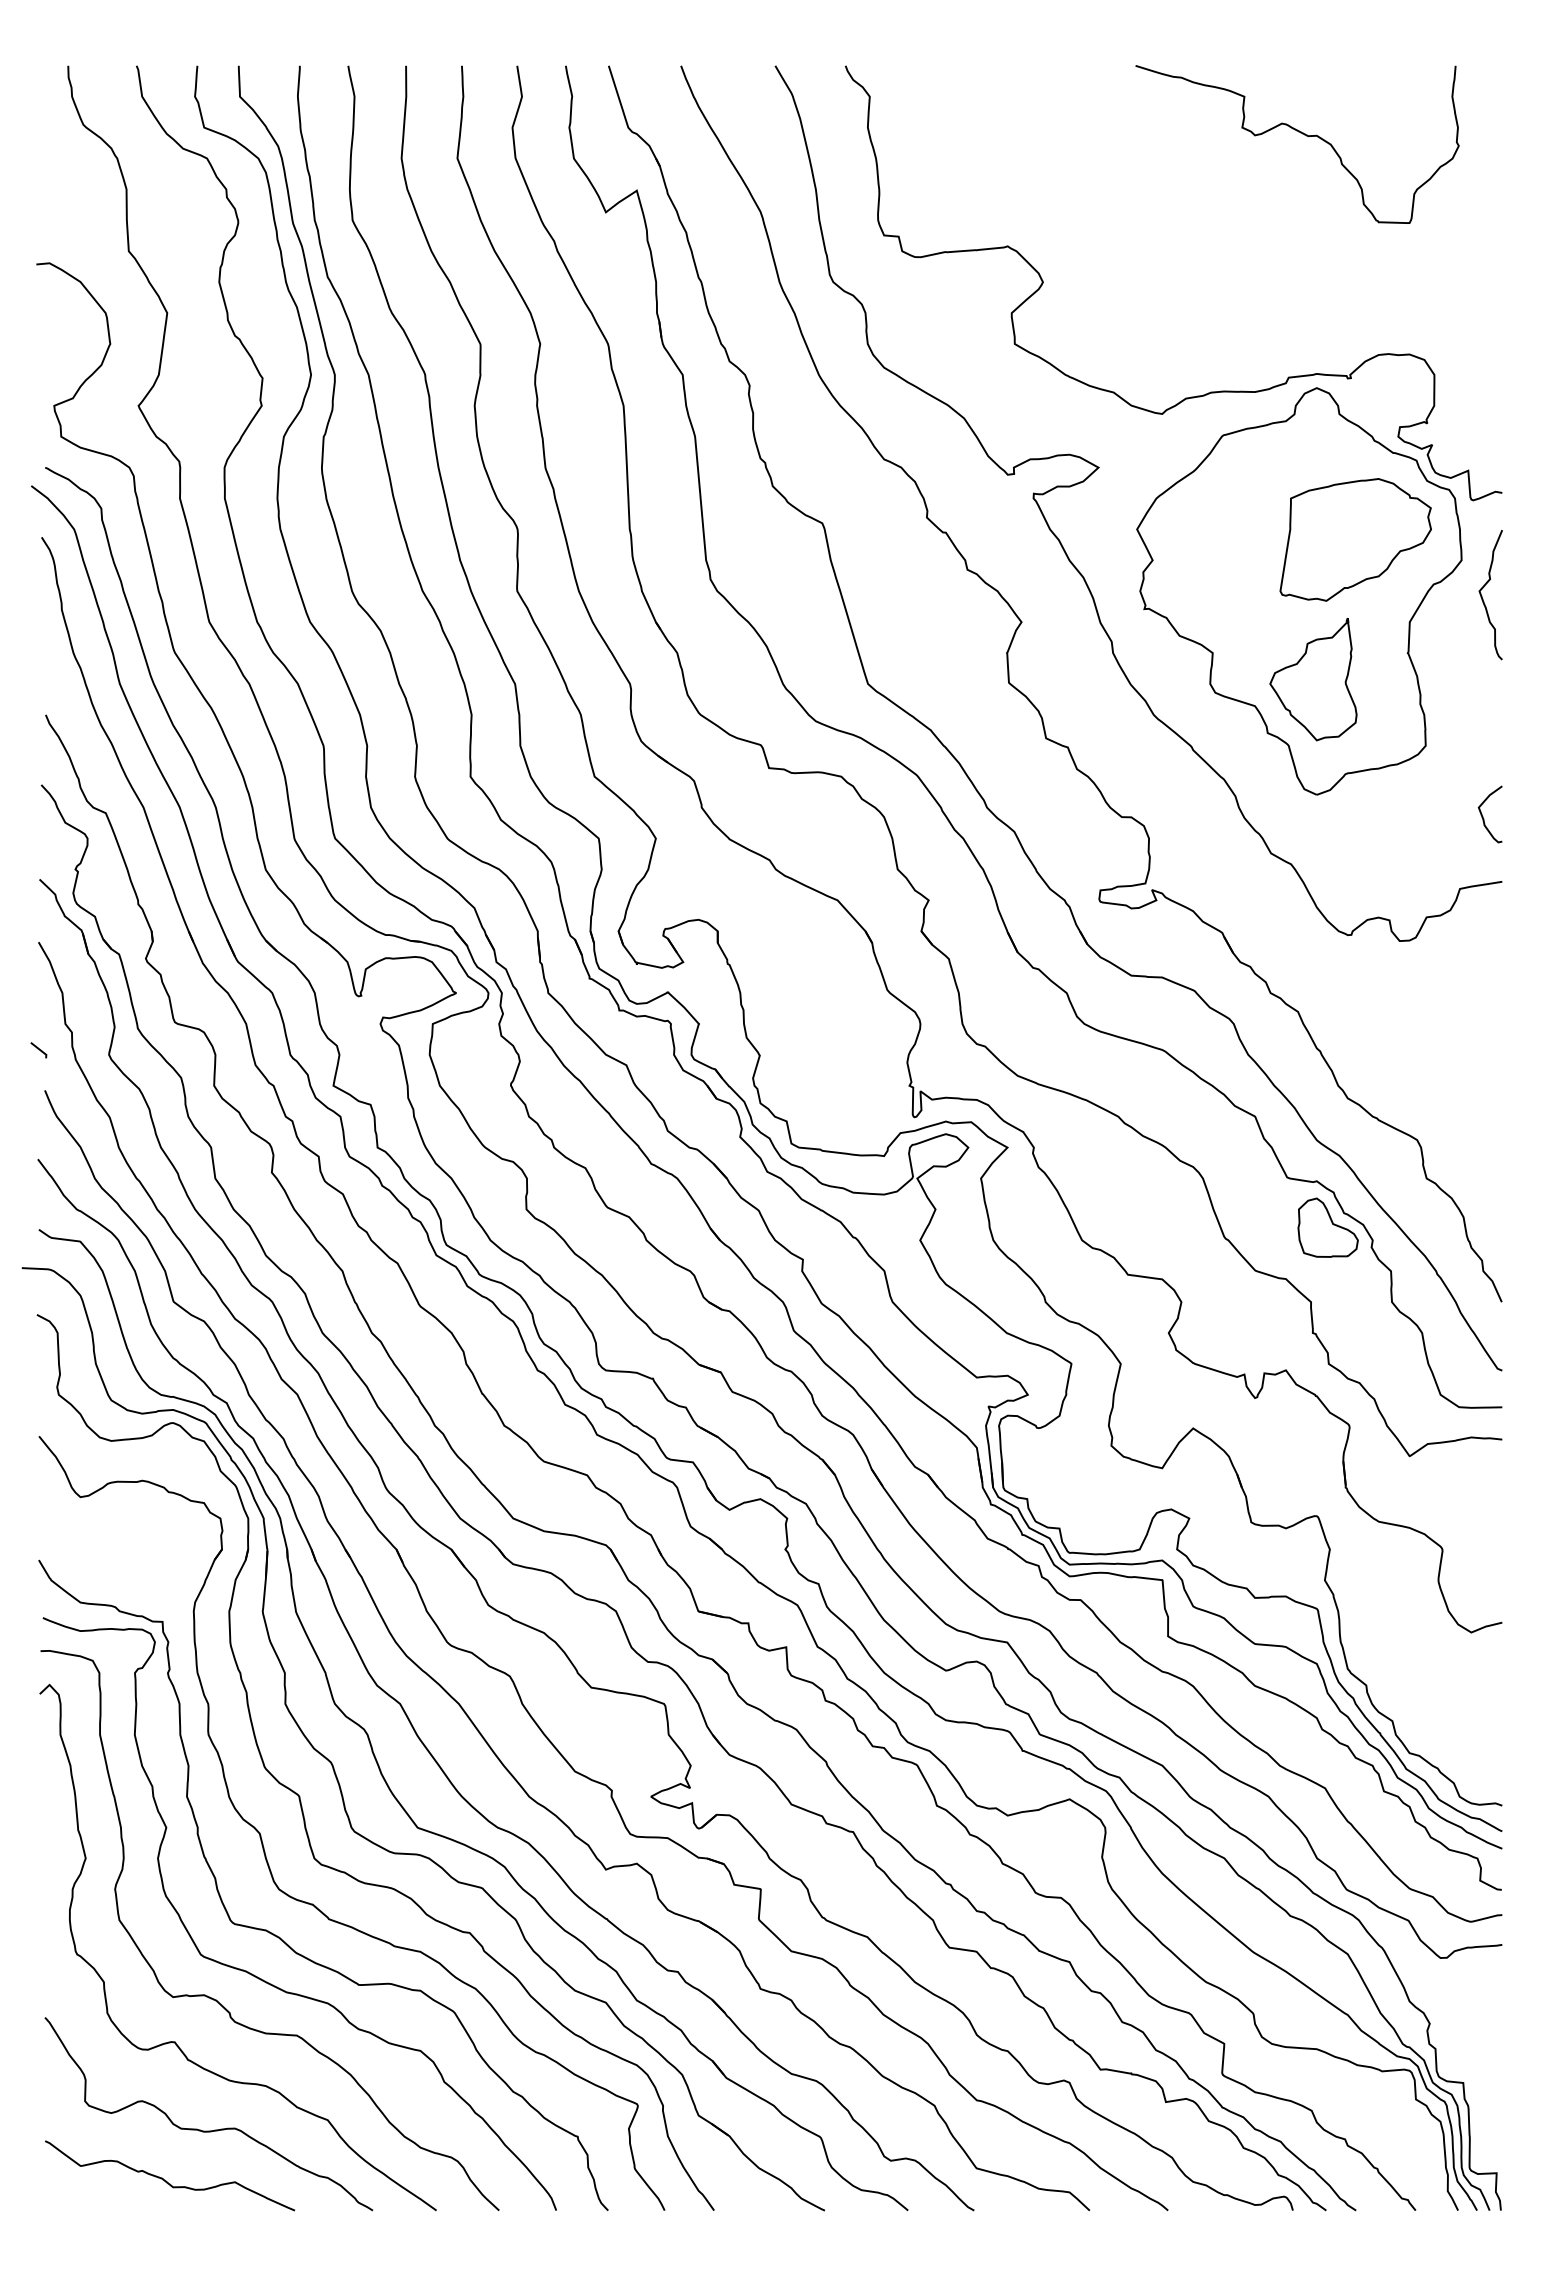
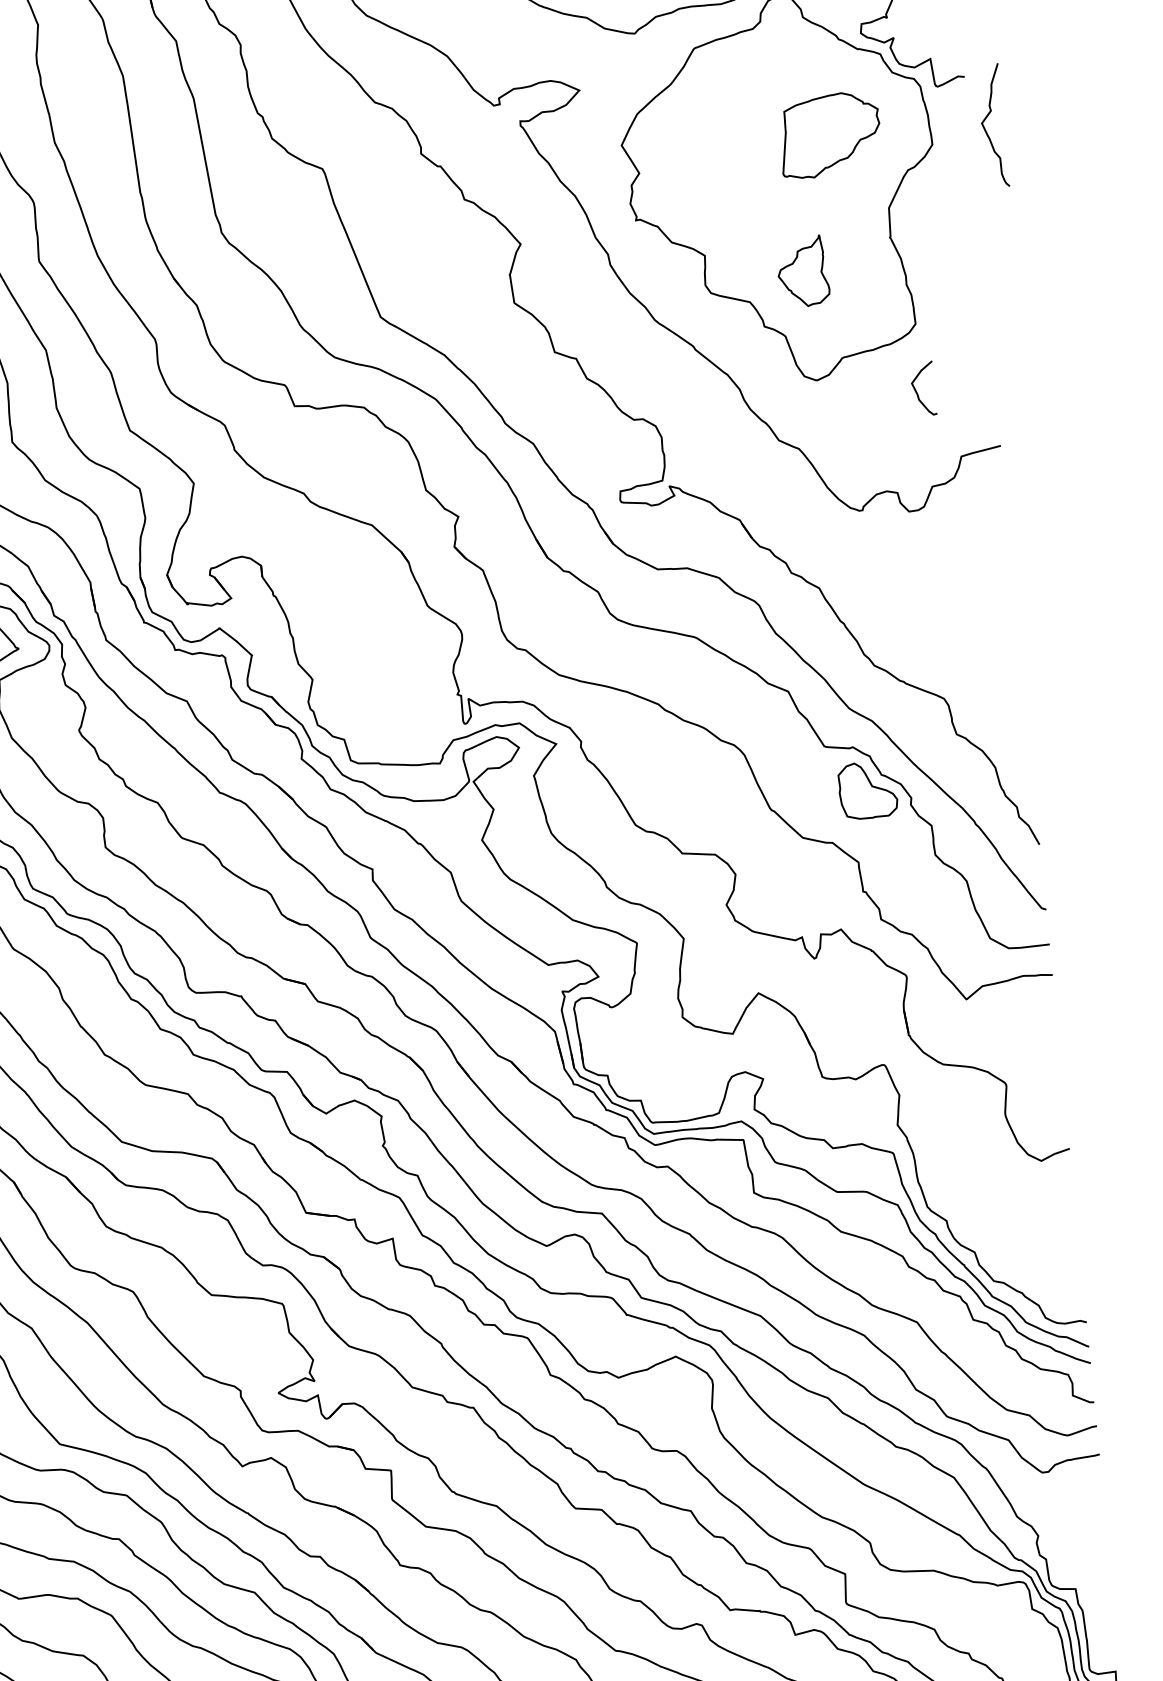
part: (1355, 539) -> (829, 134), size x0.7
curve: (1483, 598) -> (986, 129), moved
part: (1313, 679) -> (802, 271), size x0.6
curve: (1483, 816) -> (917, 391), moved

